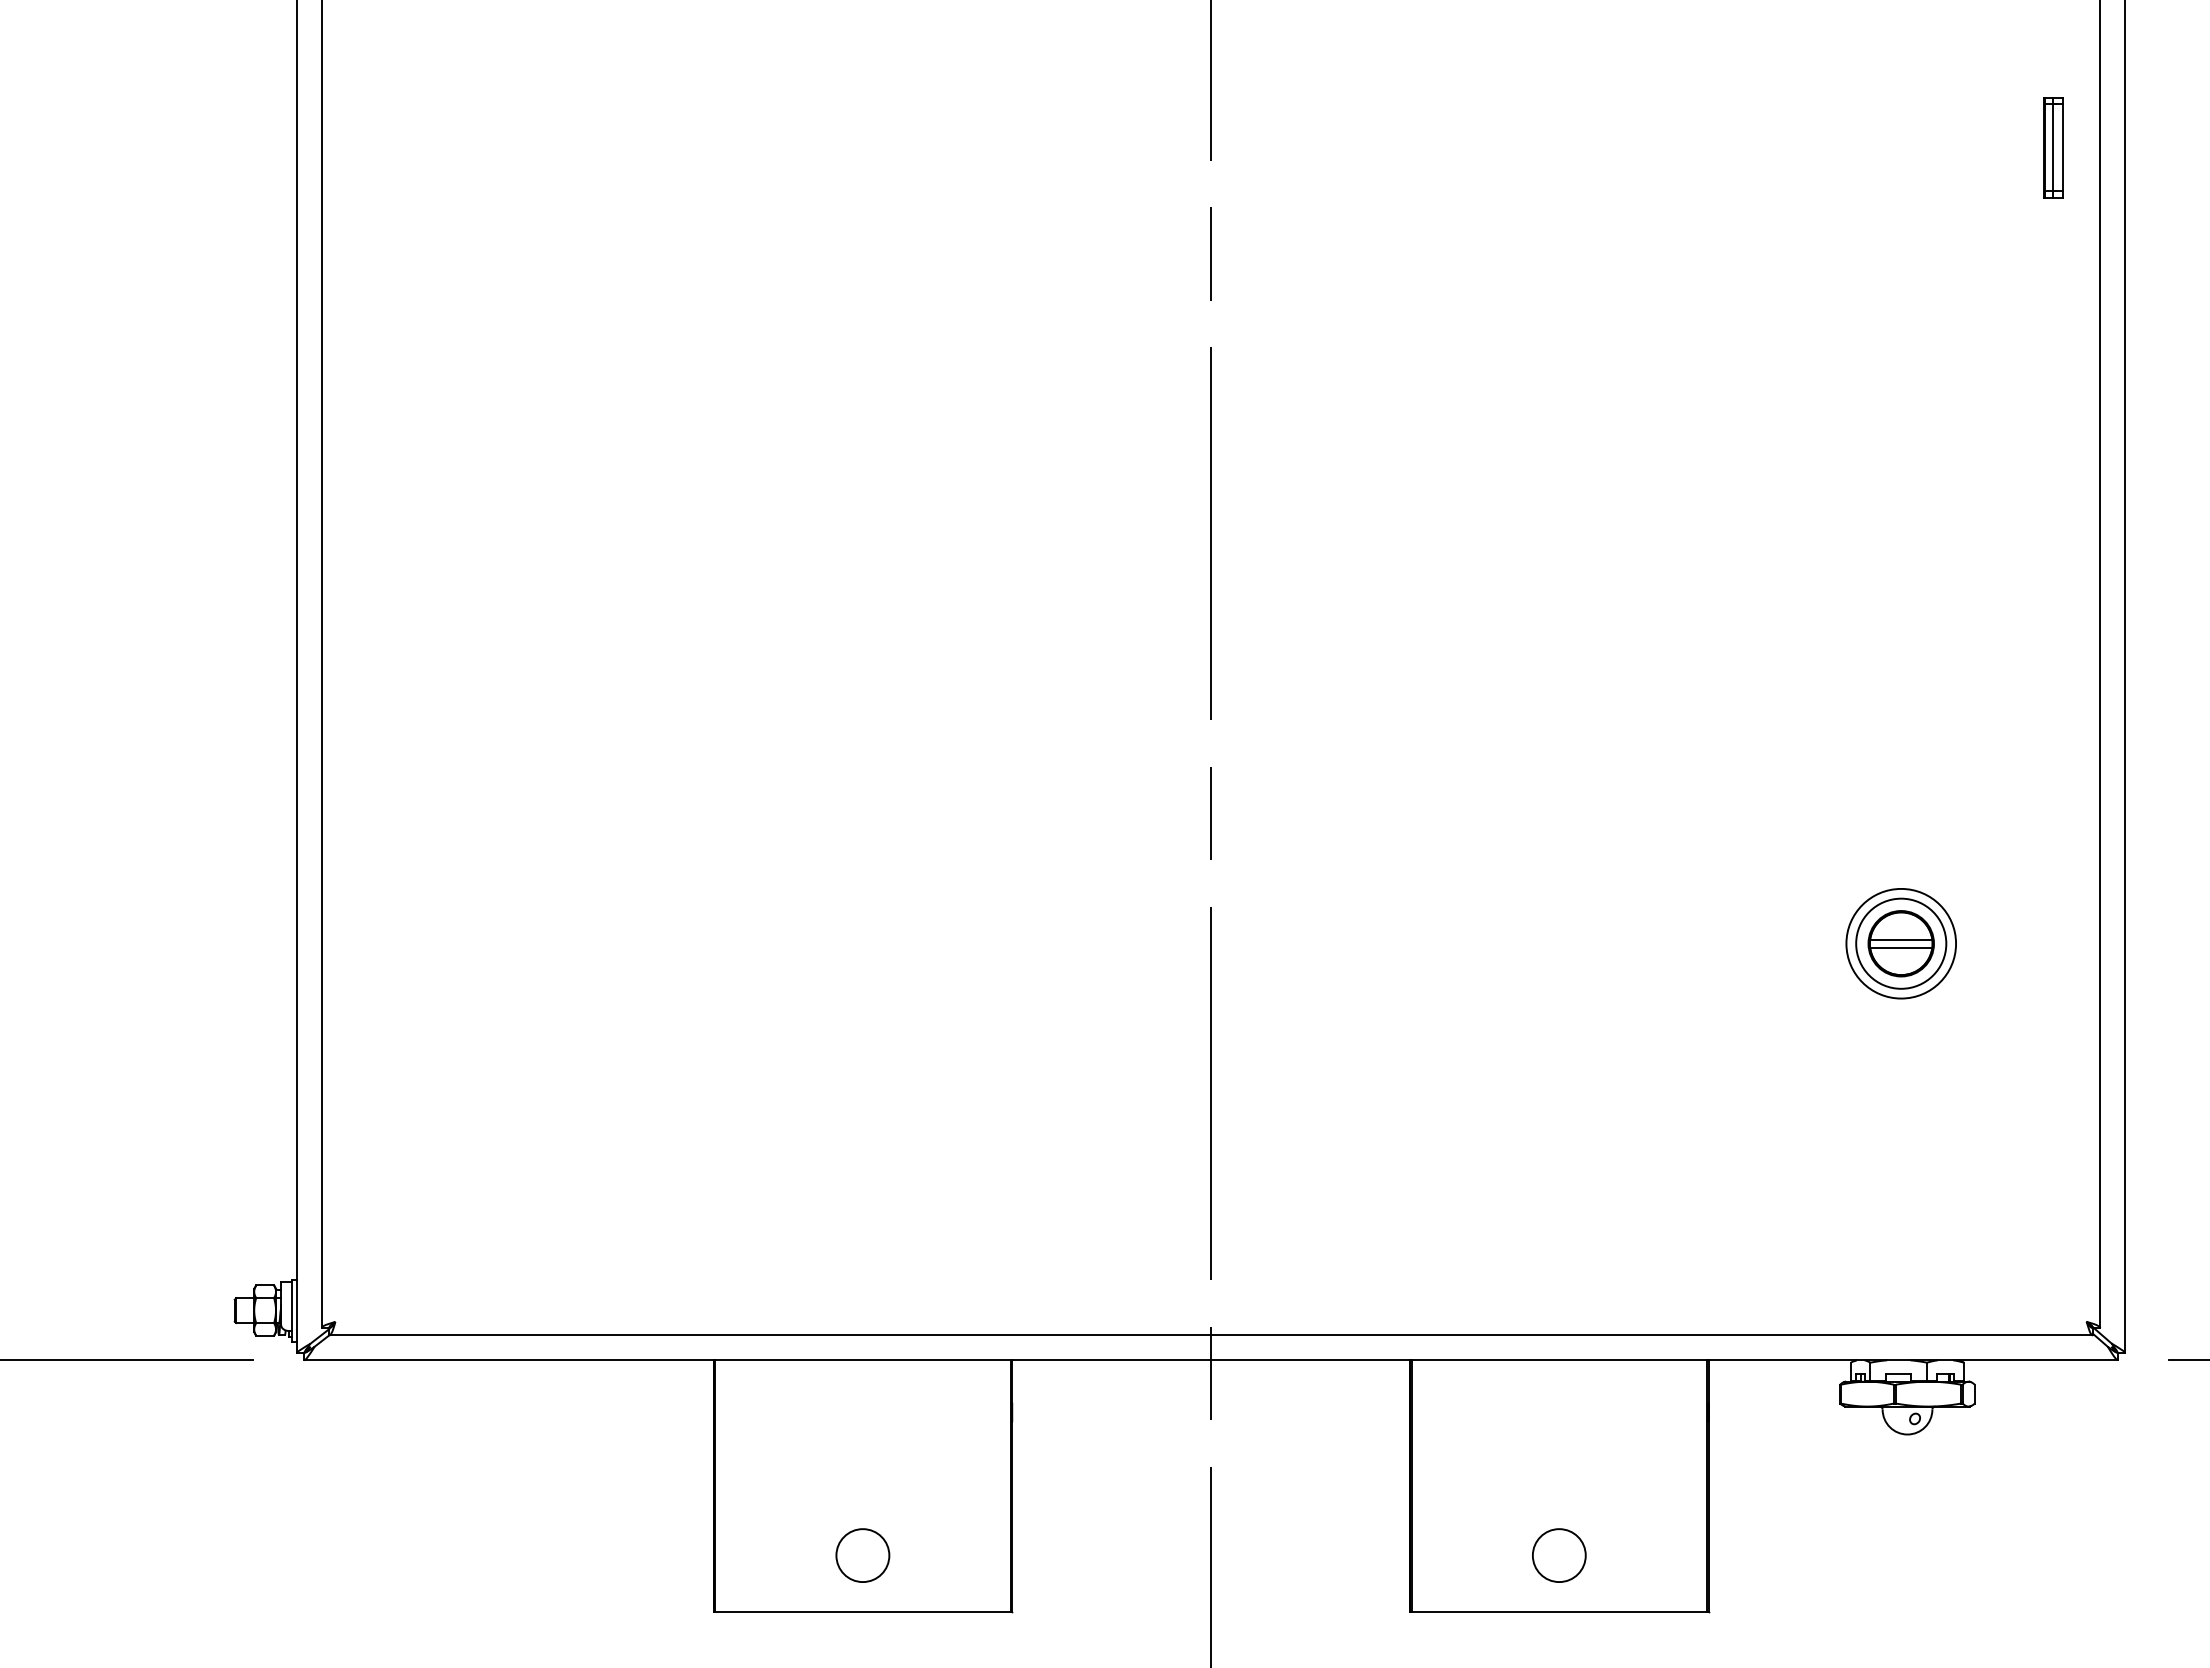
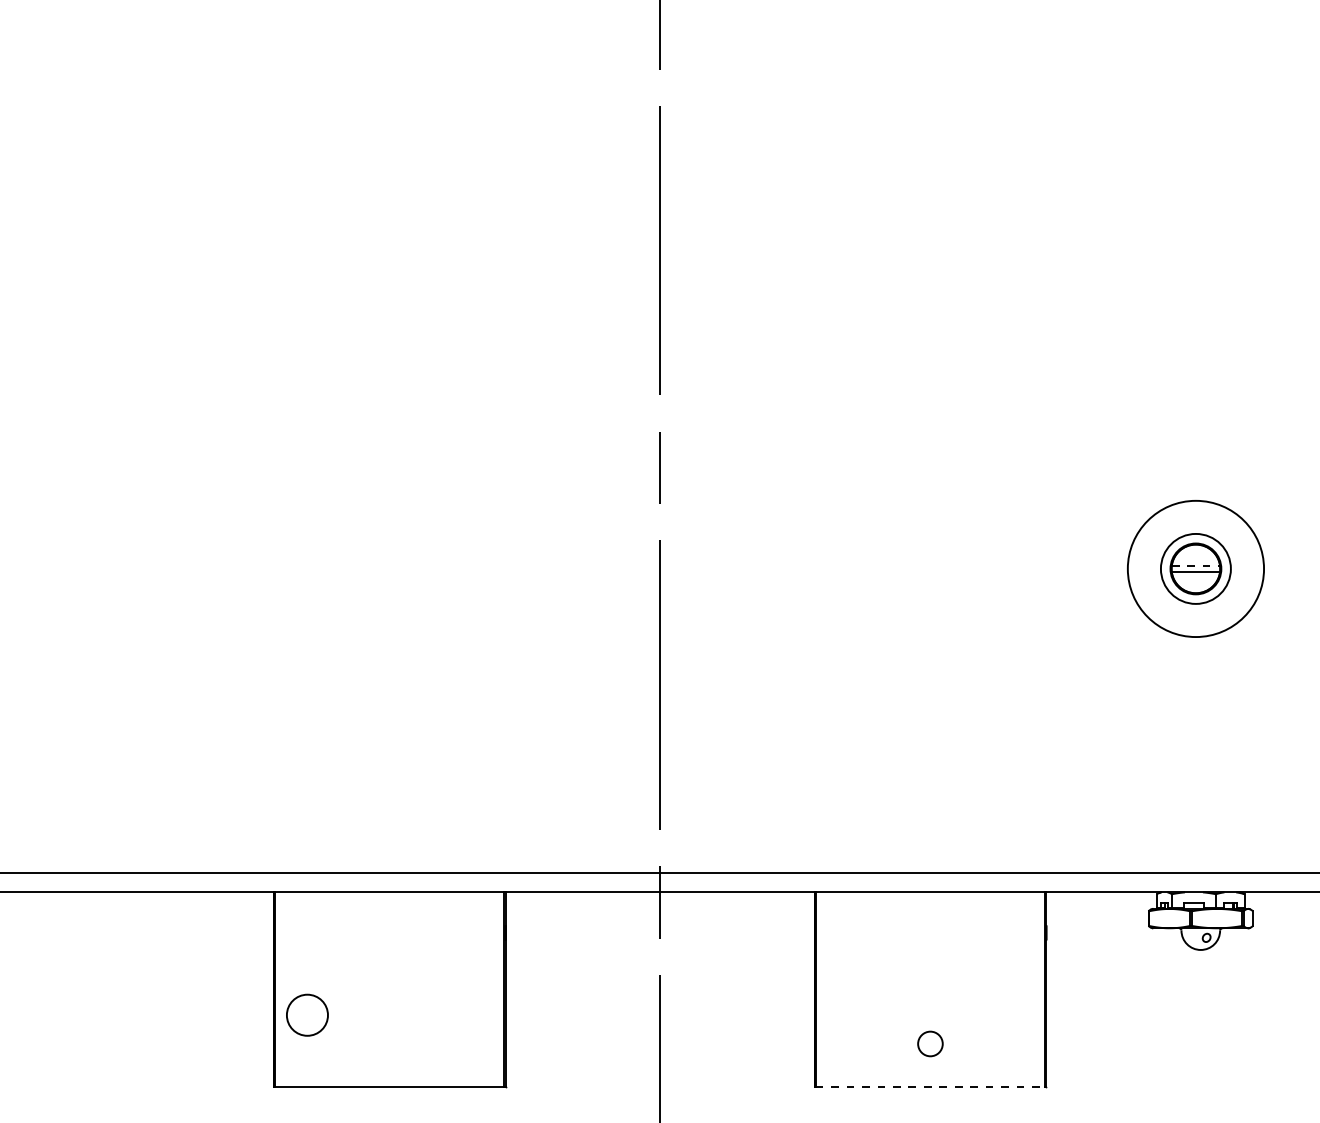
line: (1901, 939) -> (1196, 565), solid -> dashed
circle: (1901, 943) -> (1196, 568), size x1.6
circle: (862, 1555) -> (307, 1015), moved
circle: (1558, 1555) -> (929, 1043), size x0.6
line: (1559, 1611) -> (930, 1087), solid -> dashed

